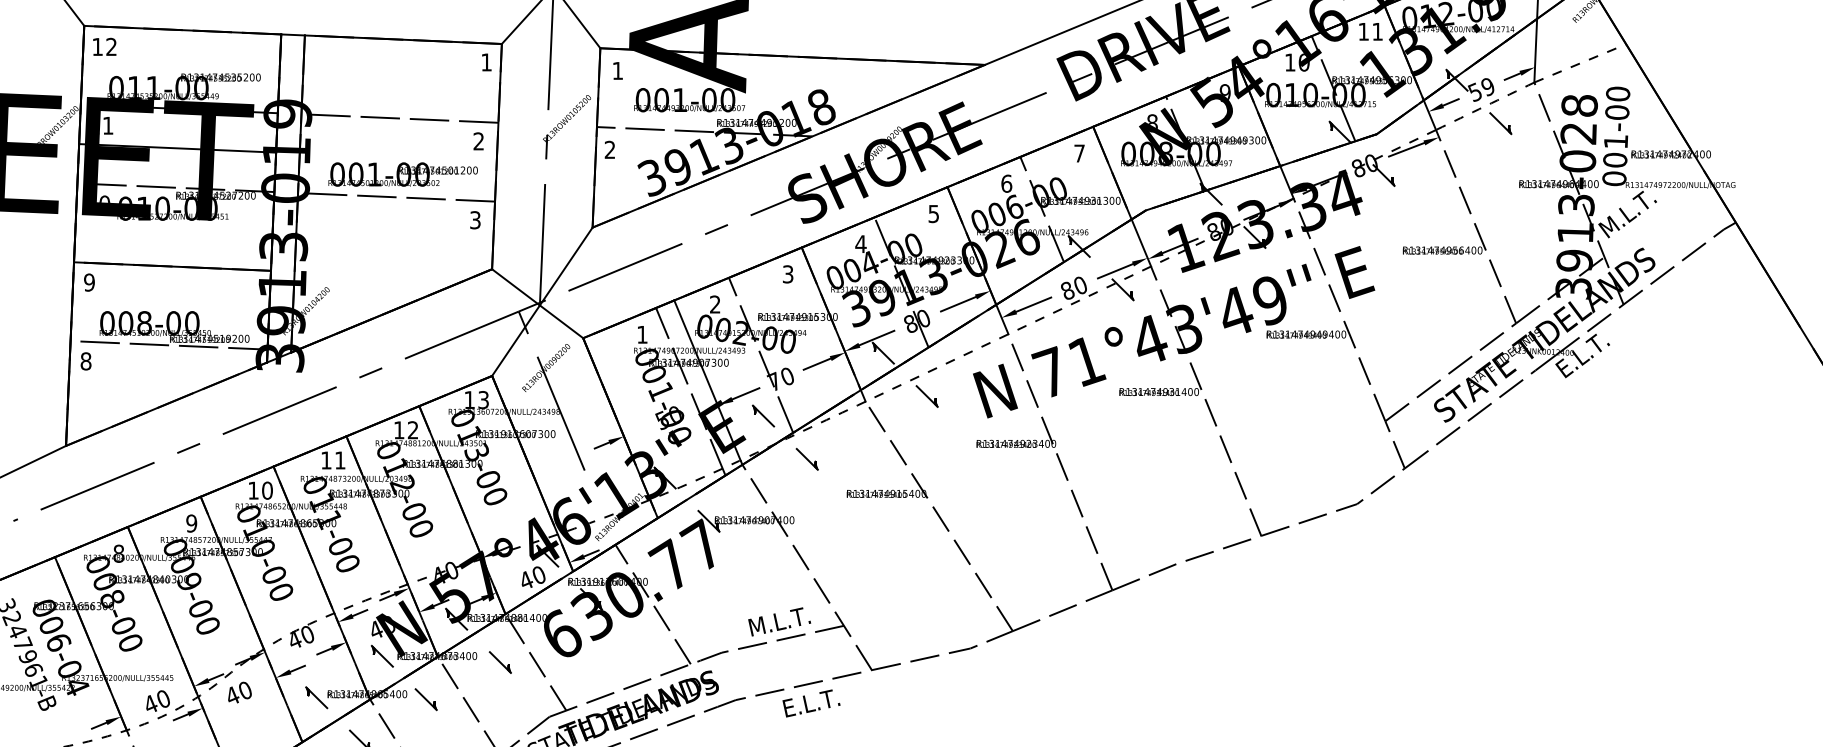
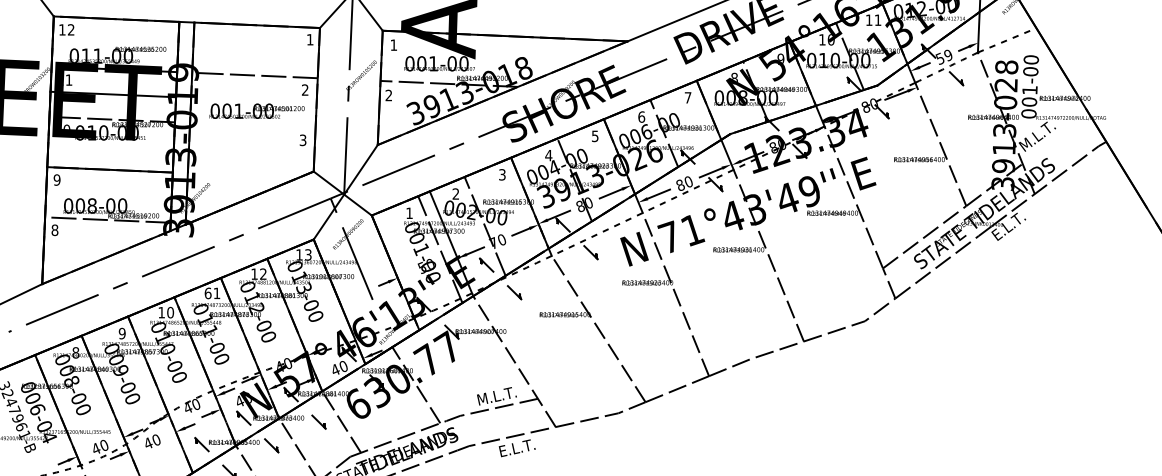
line: (396, 196) -> (252, 125), removed
text: (325, 460) -> (207, 293), 11 -> 61

